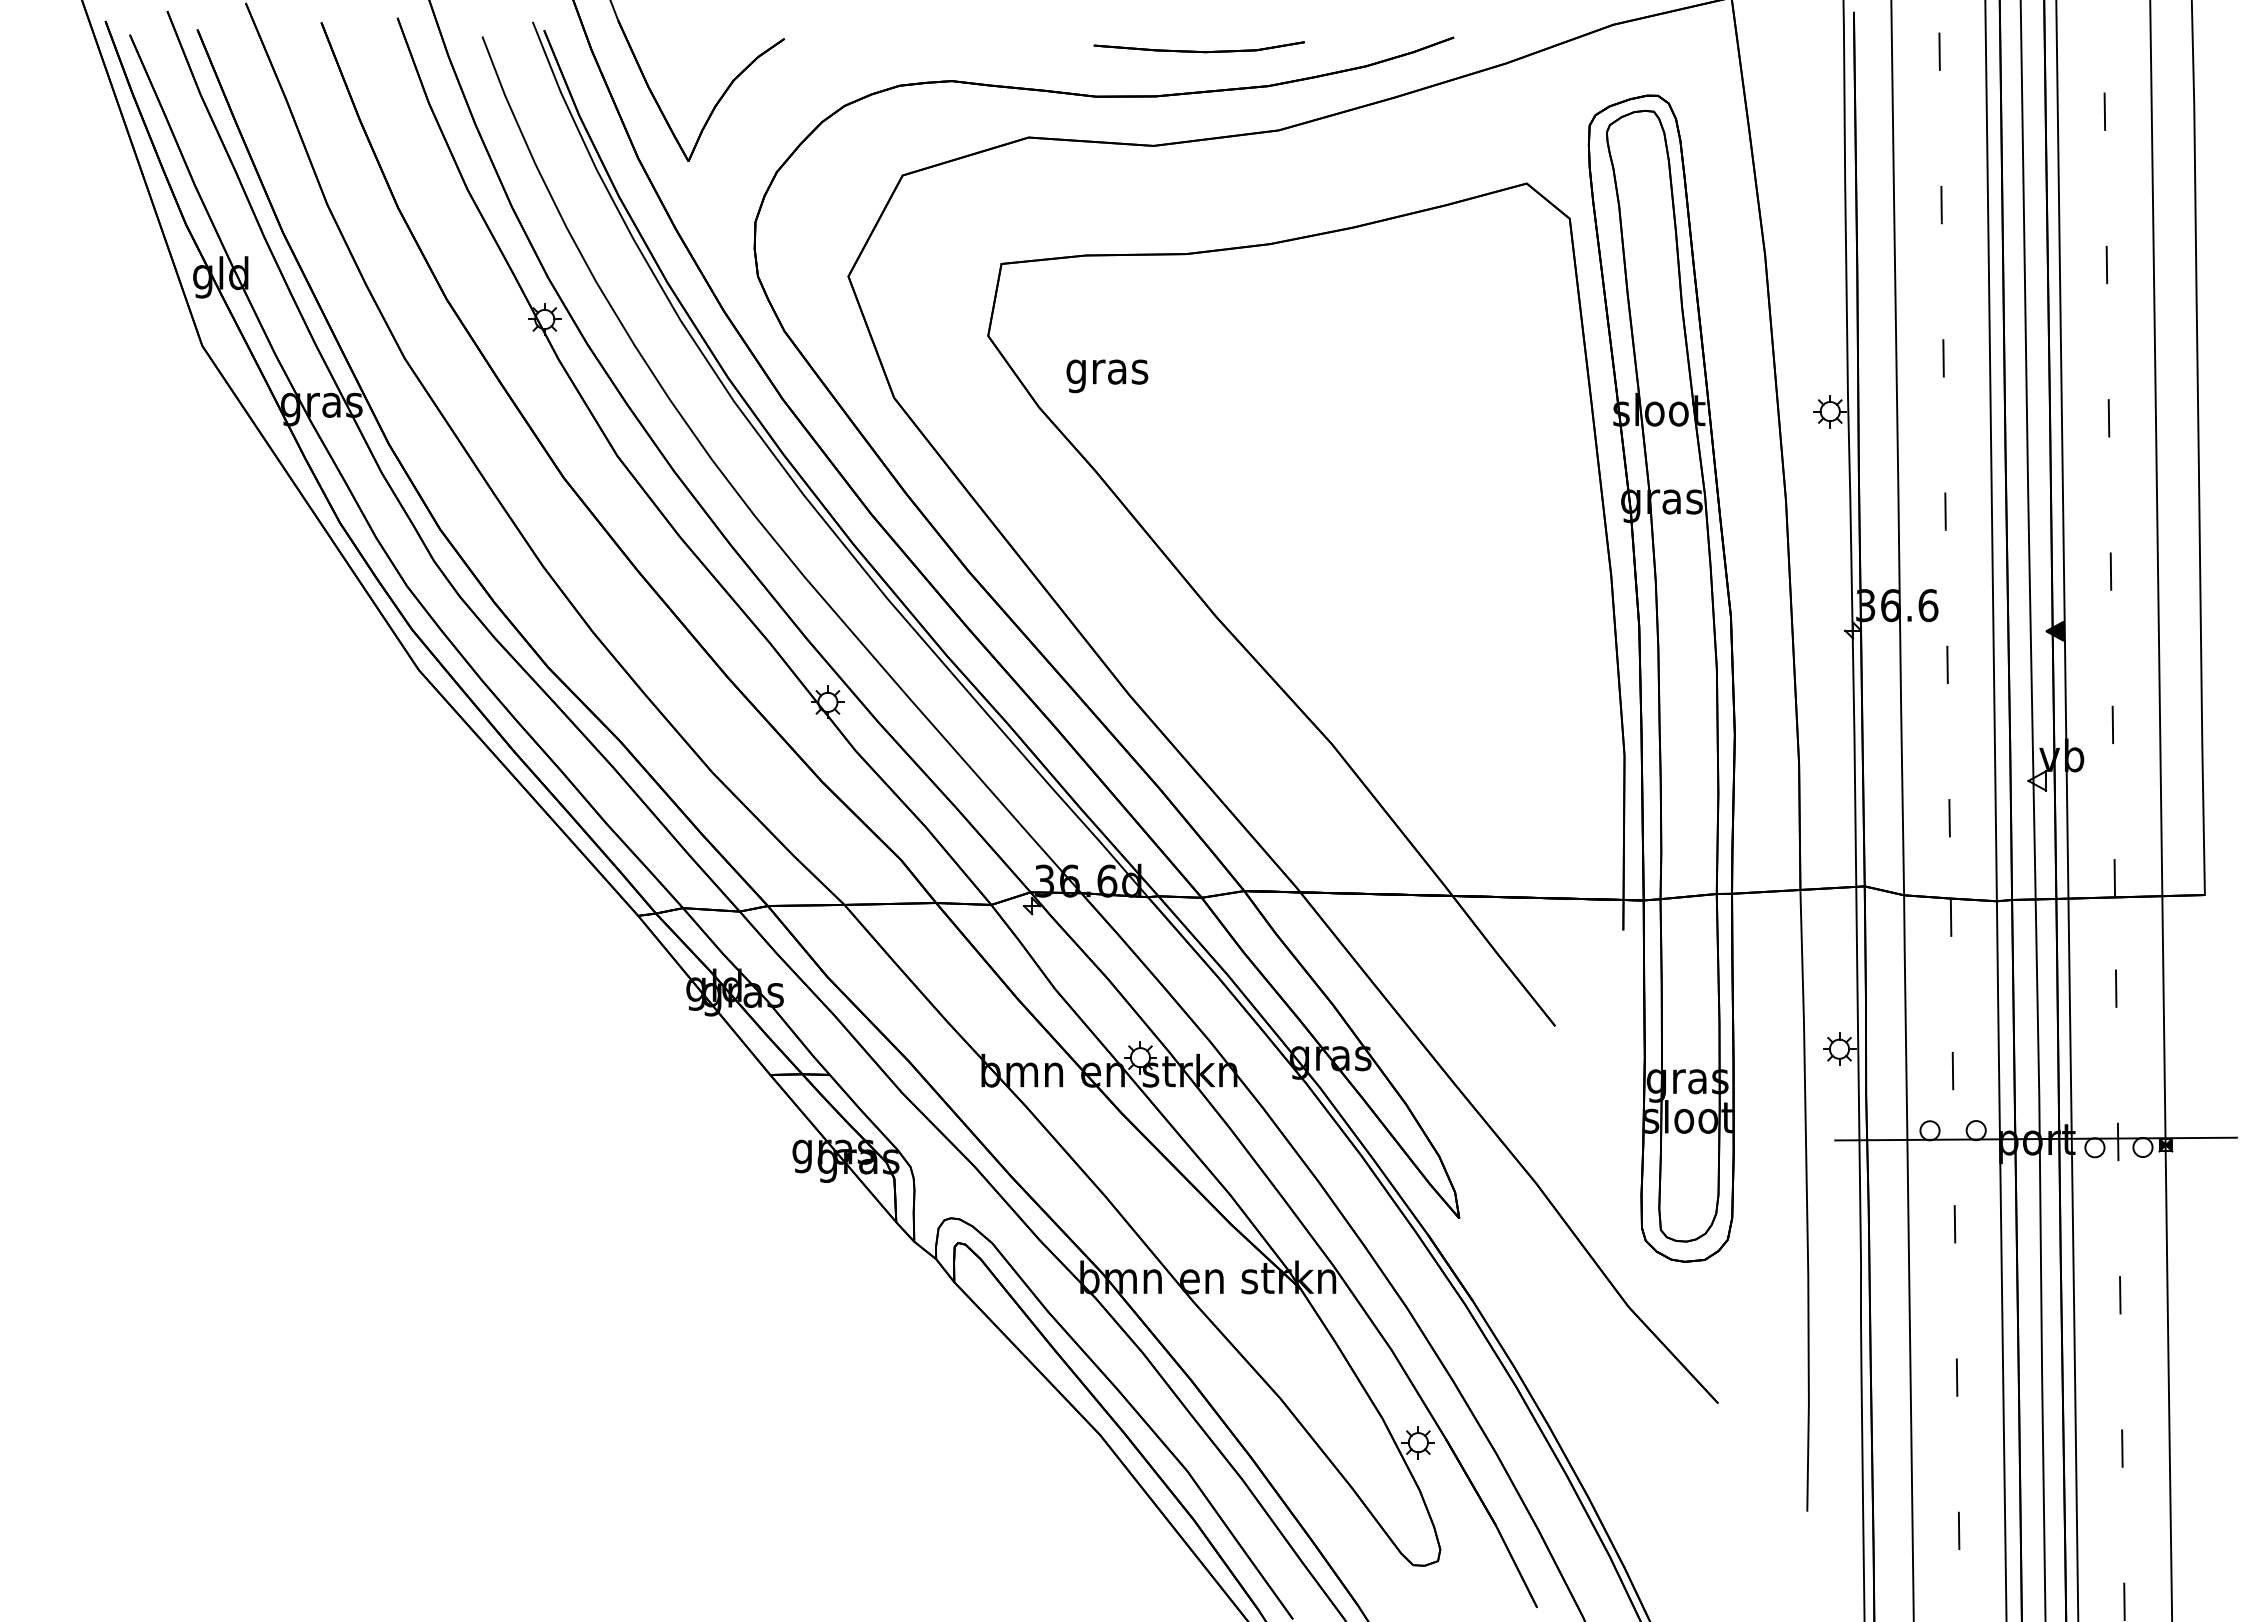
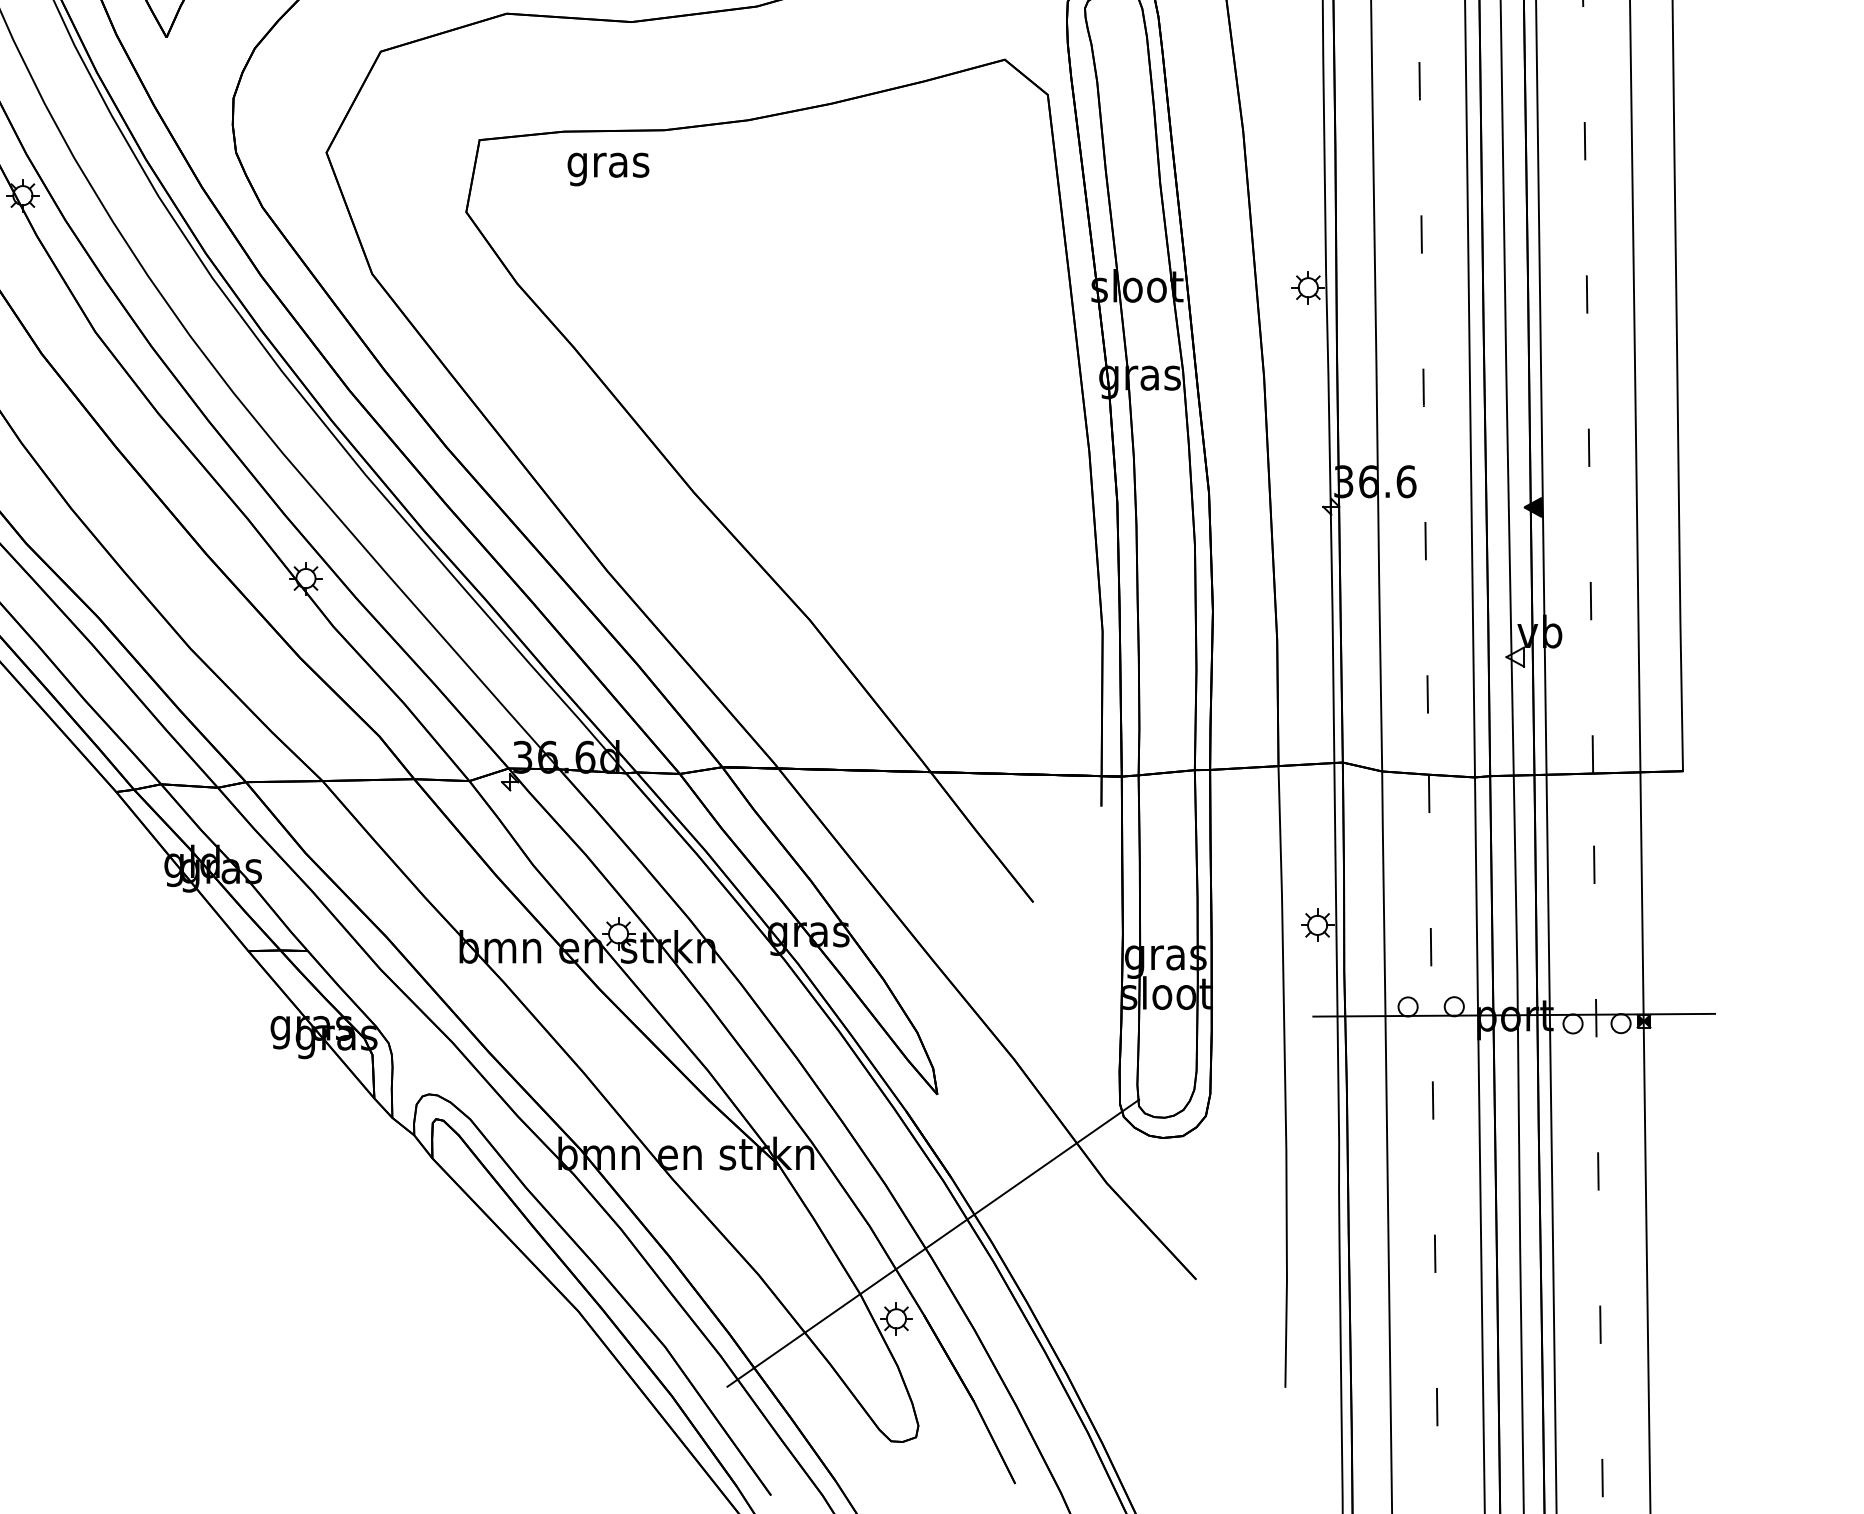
text: (1107, 376) -> (608, 169), moved
line: (1455, 1366) -> (933, 1242), added

